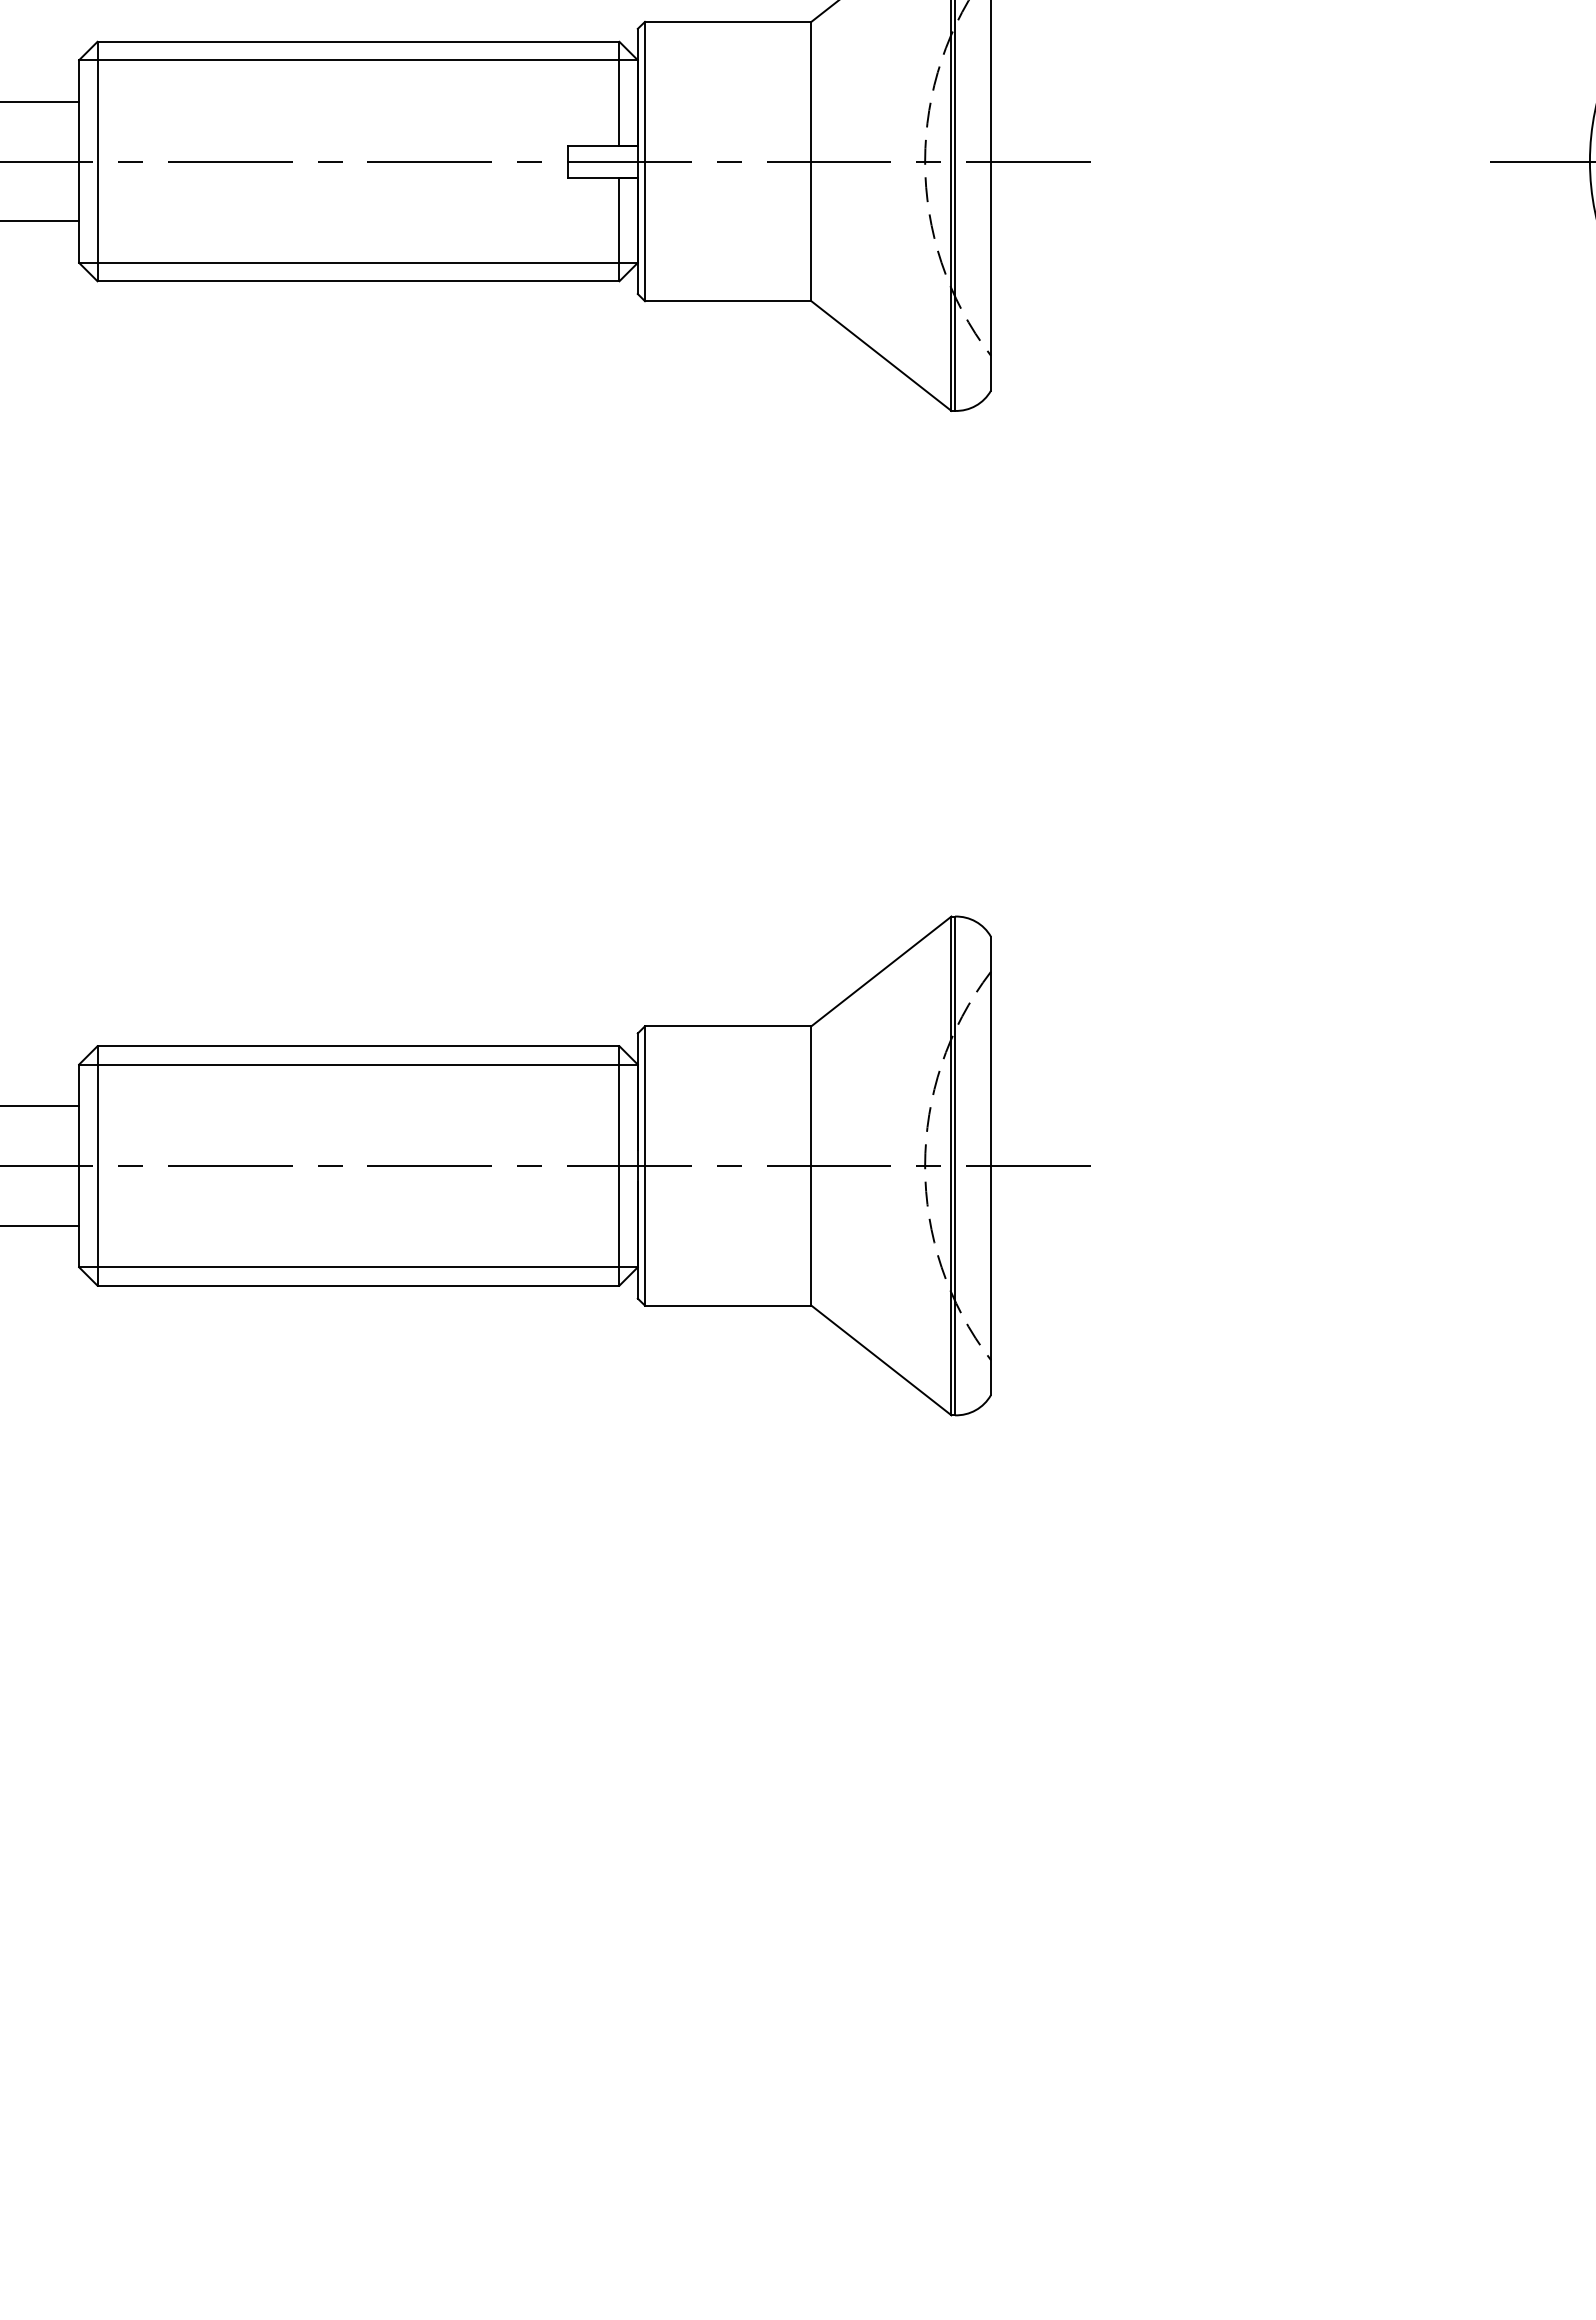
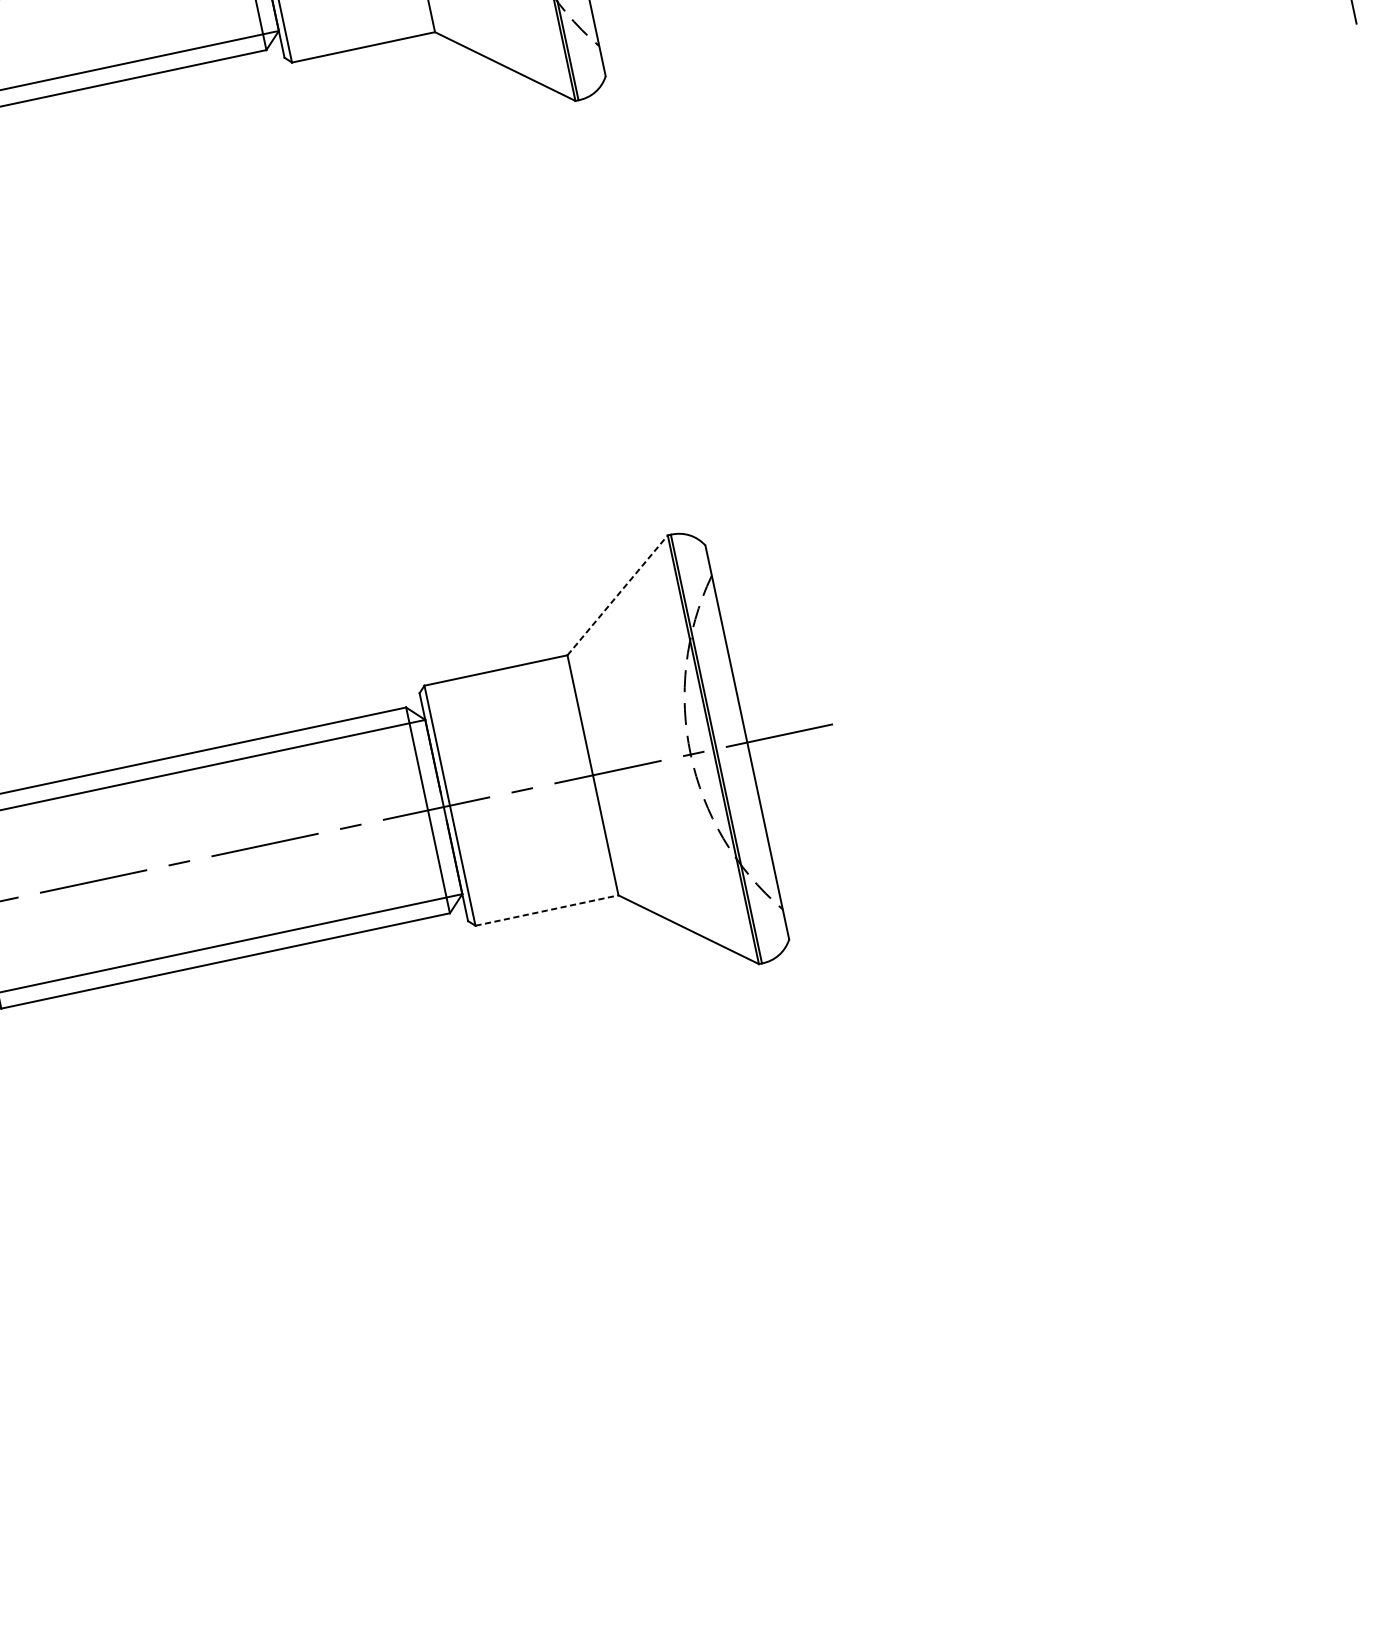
line: (881, 971) -> (617, 595), solid -> dashed
line: (728, 1305) -> (547, 910), solid -> dashed

